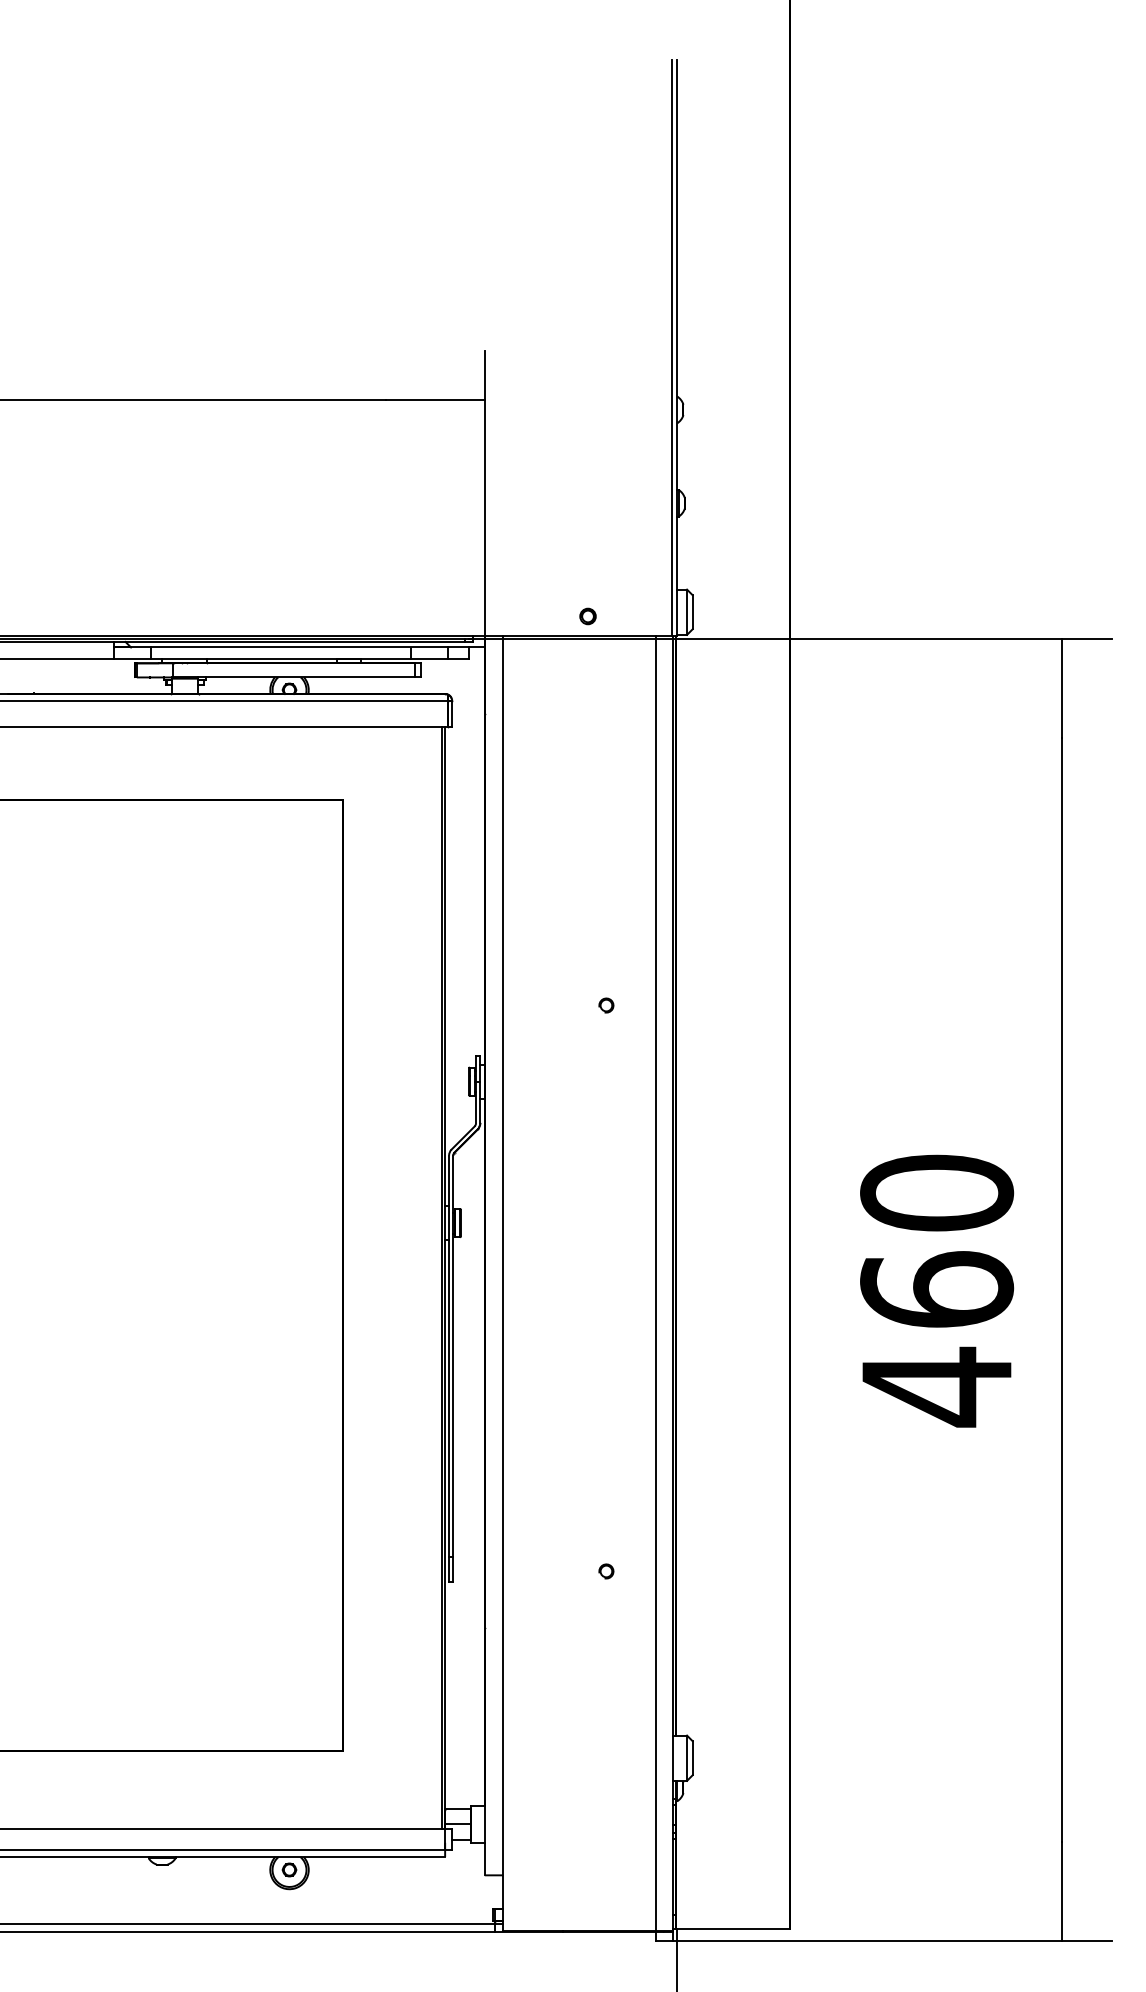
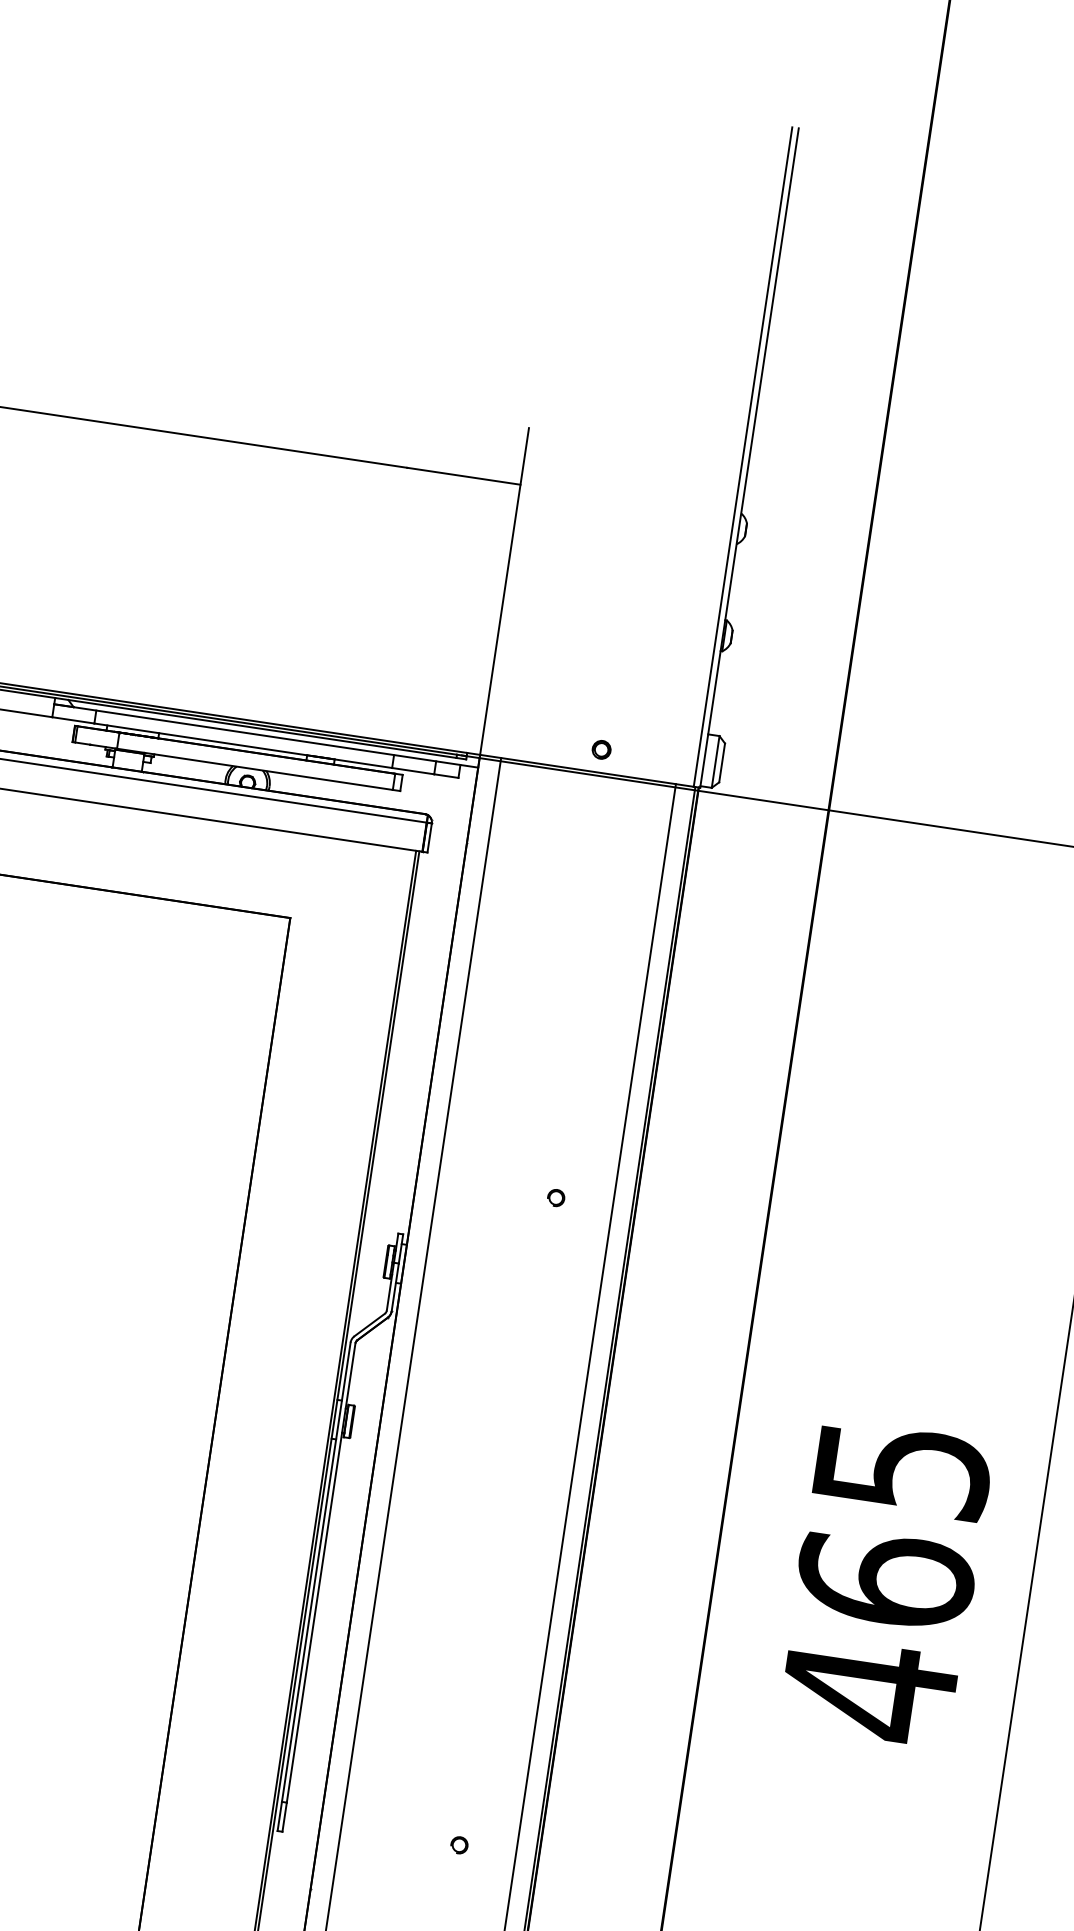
text: (937, 1192) -> (902, 1468), 460 -> 465

